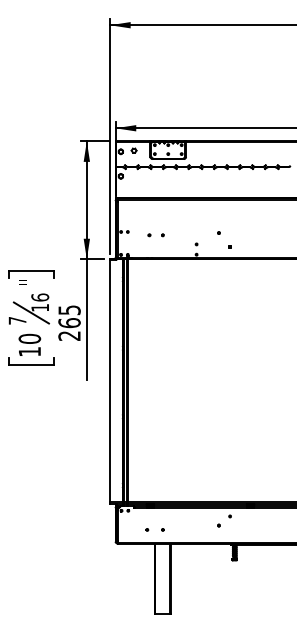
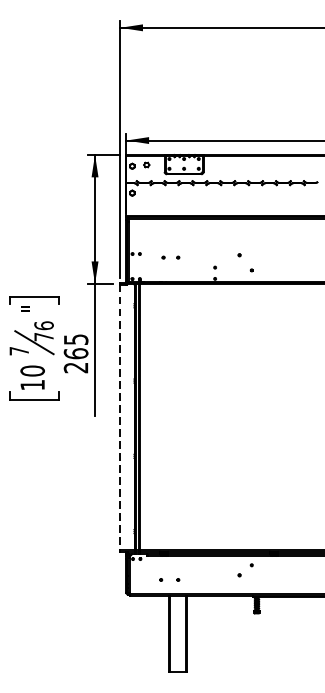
text: (39, 307) -> (43, 336), 16 -> 76
line: (110, 381) -> (120, 417), solid -> dashed

